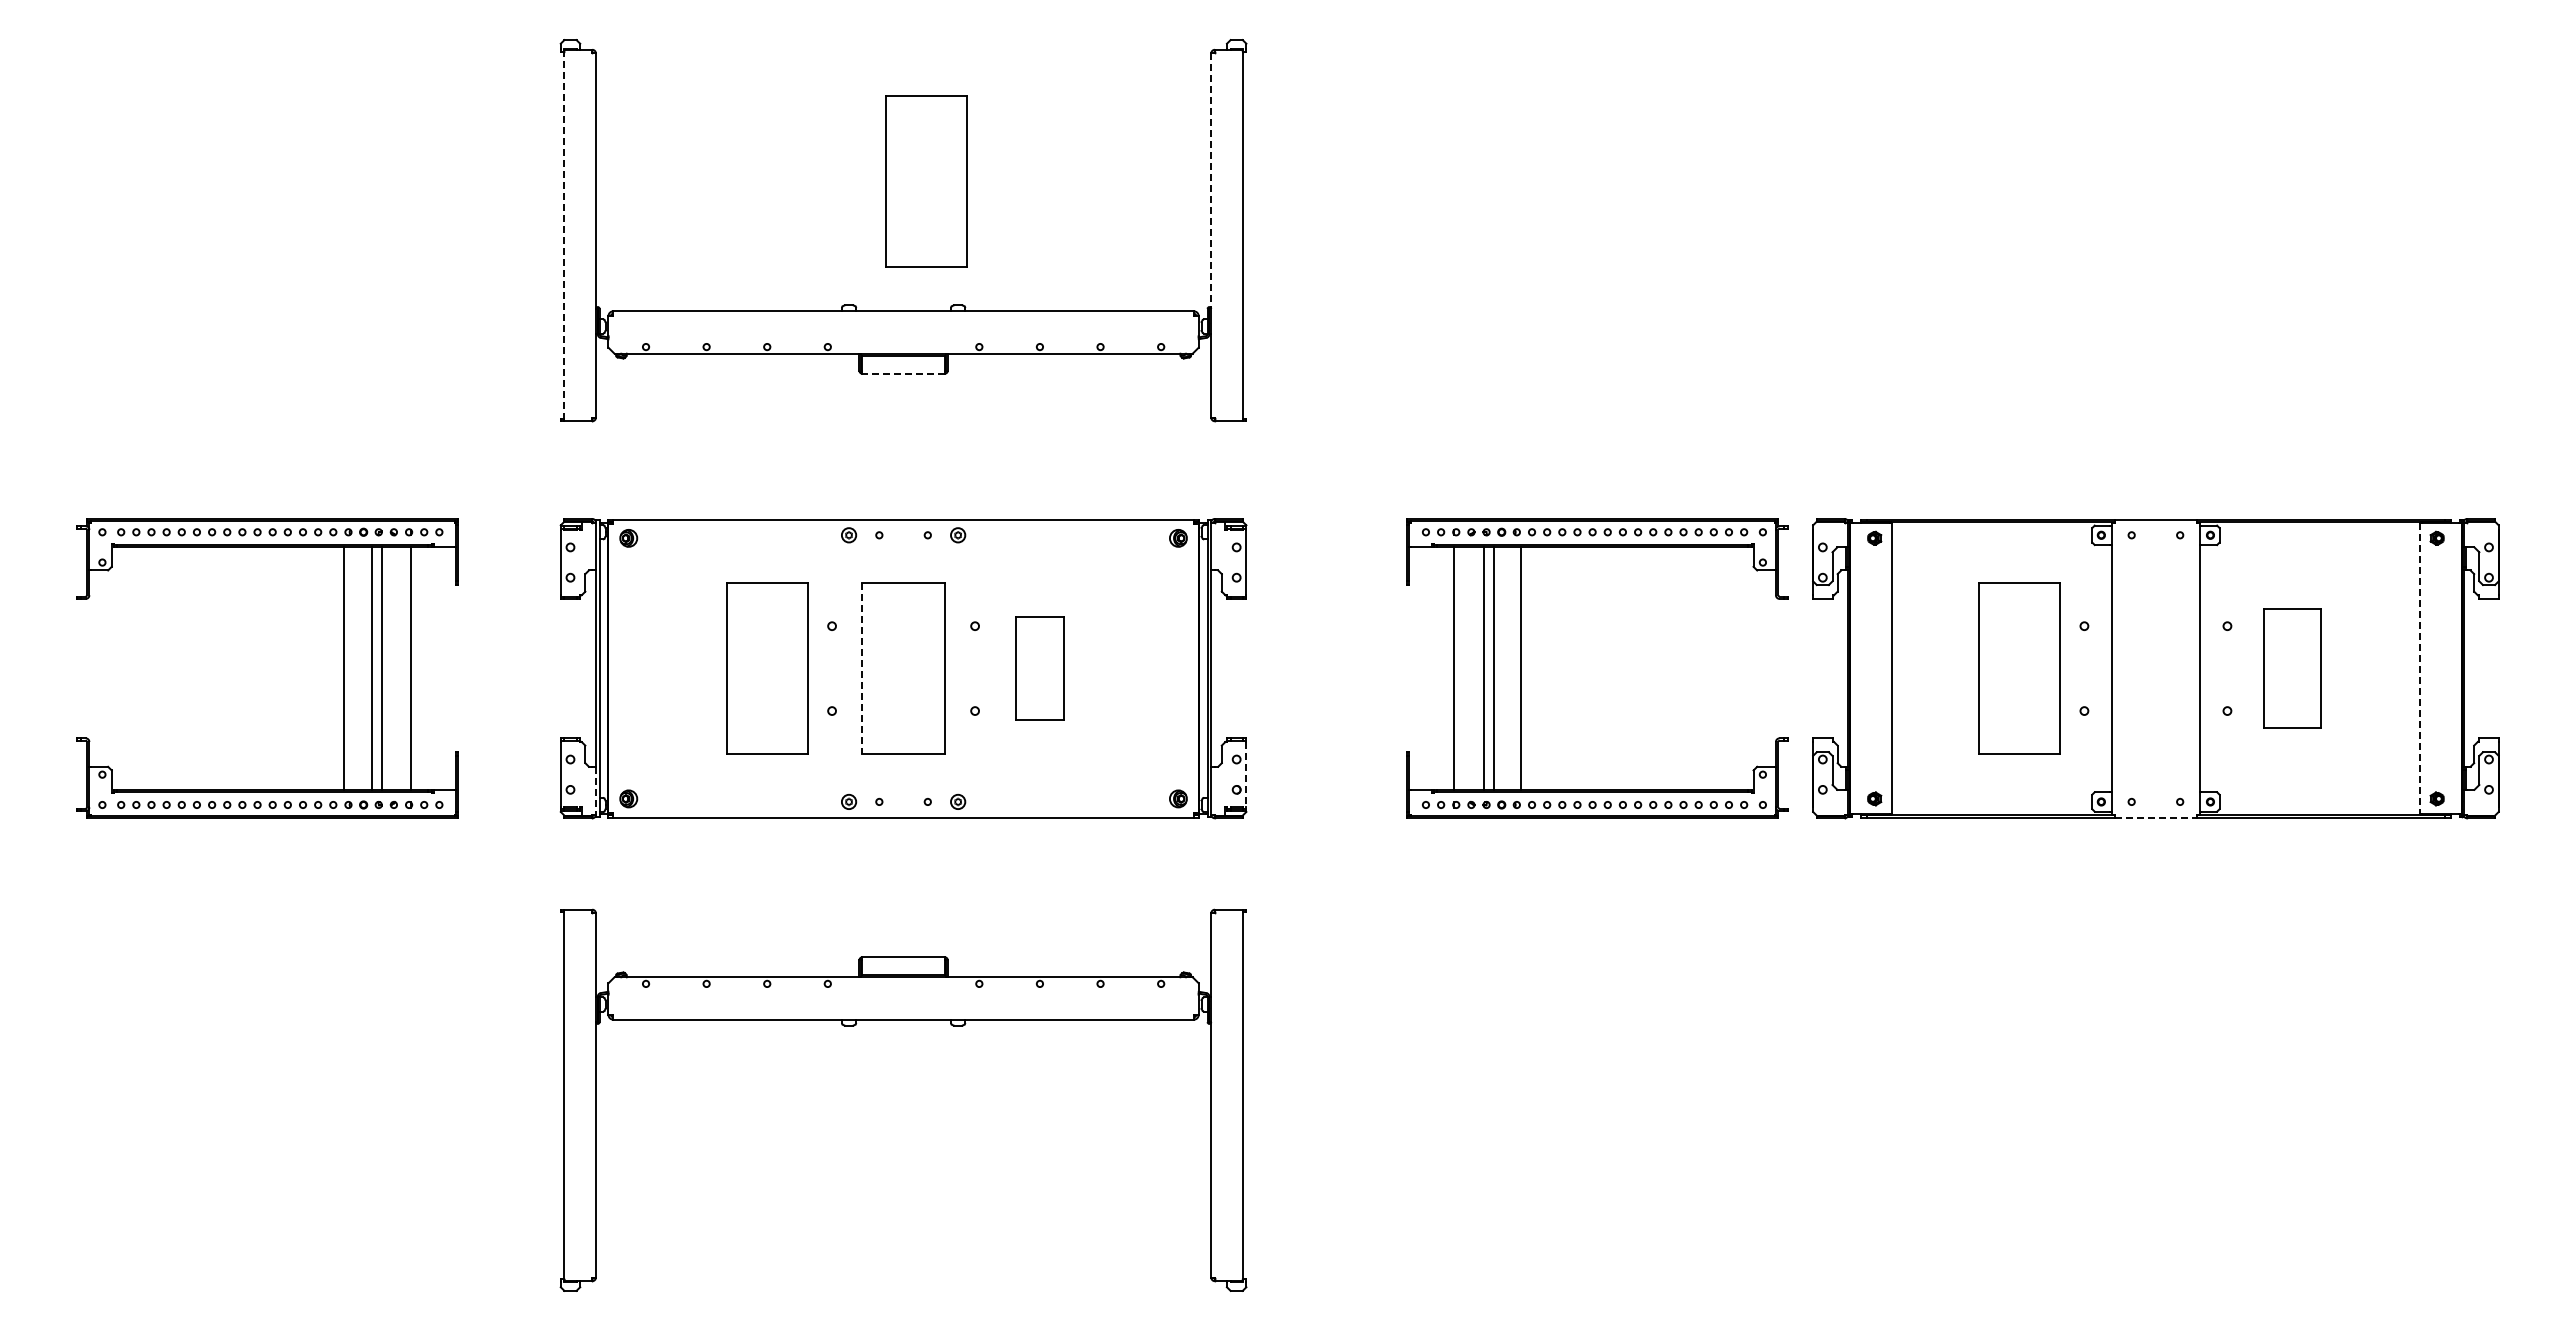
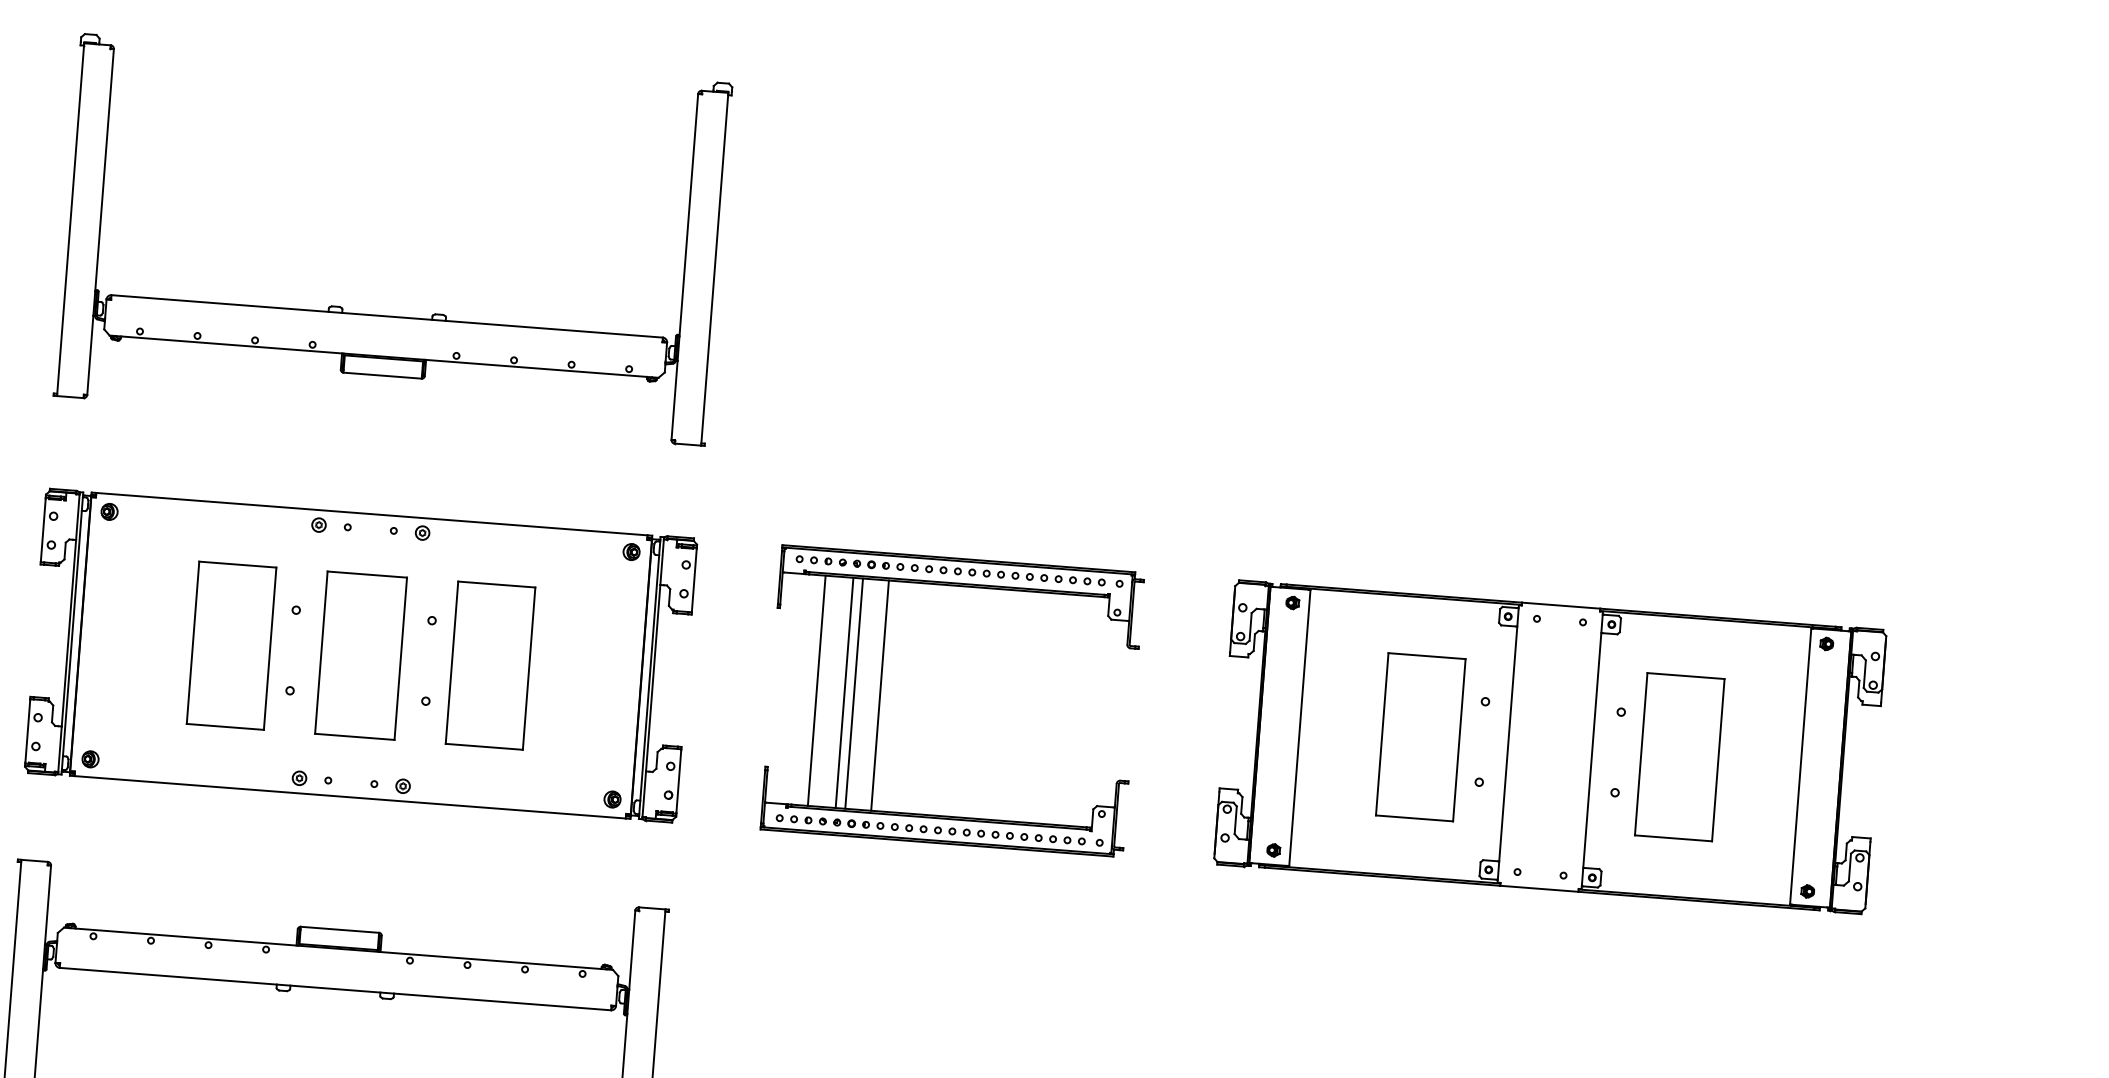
part: (926, 181) -> (418, 194), removed
line: (1211, 181) -> (689, 215), dashed -> solid
line: (564, 235) -> (70, 219), dashed -> solid
line: (903, 373) -> (382, 375), dashed -> solid
part: (1039, 668) -> (490, 665), size x1.67
part: (1521, 668) -> (880, 695), moved
part: (2292, 668) -> (1679, 757), size x1.43
line: (861, 669) -> (321, 653), dashed -> solid
line: (2419, 669) -> (1800, 767), dashed -> solid
line: (1246, 774) -> (678, 781), dashed -> solid
line: (595, 790) -> (59, 748), dashed -> solid
line: (2156, 817) -> (1539, 888), dashed -> solid

